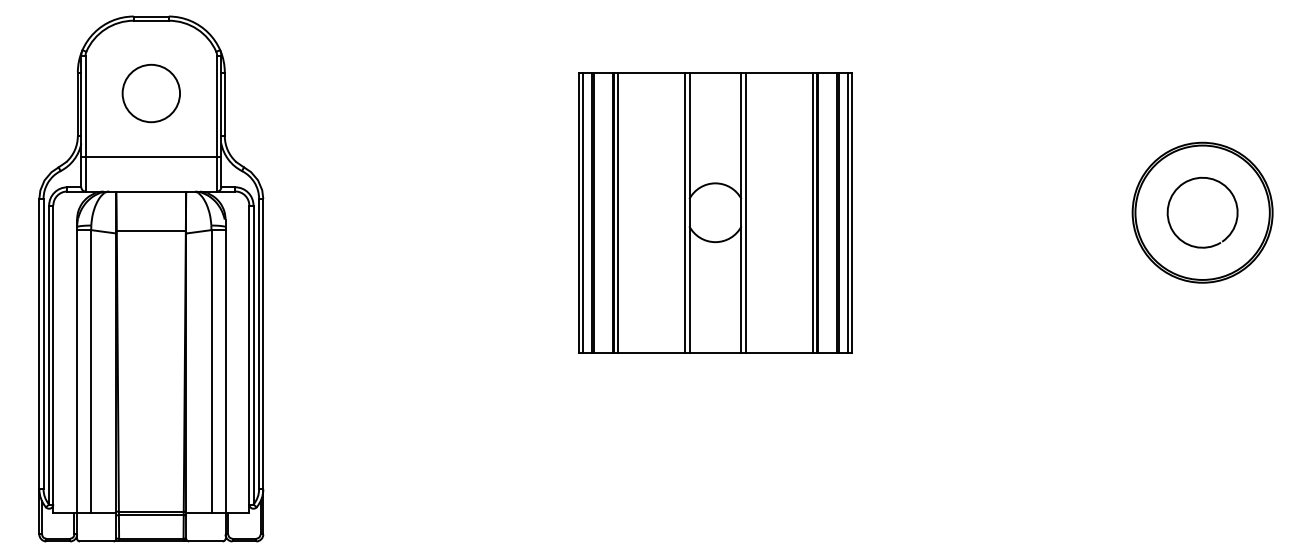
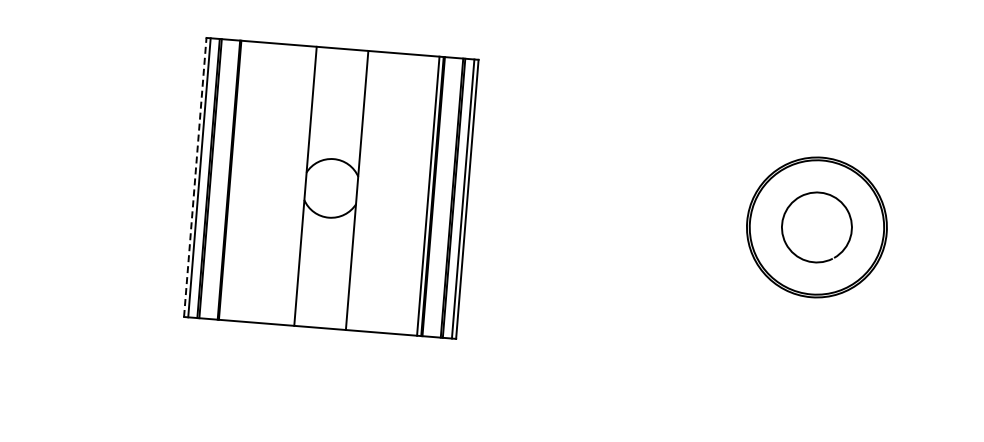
line: (578, 212) -> (194, 177), solid -> dashed
line: (618, 212) -> (234, 180), removed
line: (685, 212) -> (301, 185), removed
line: (745, 212) -> (361, 190), removed

